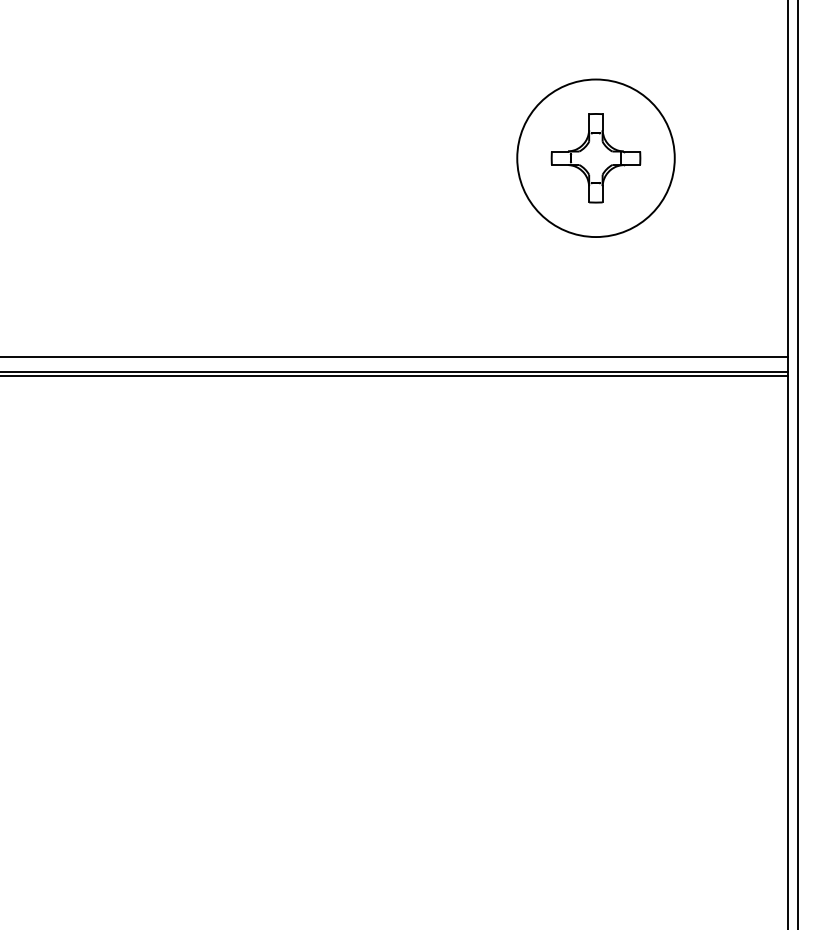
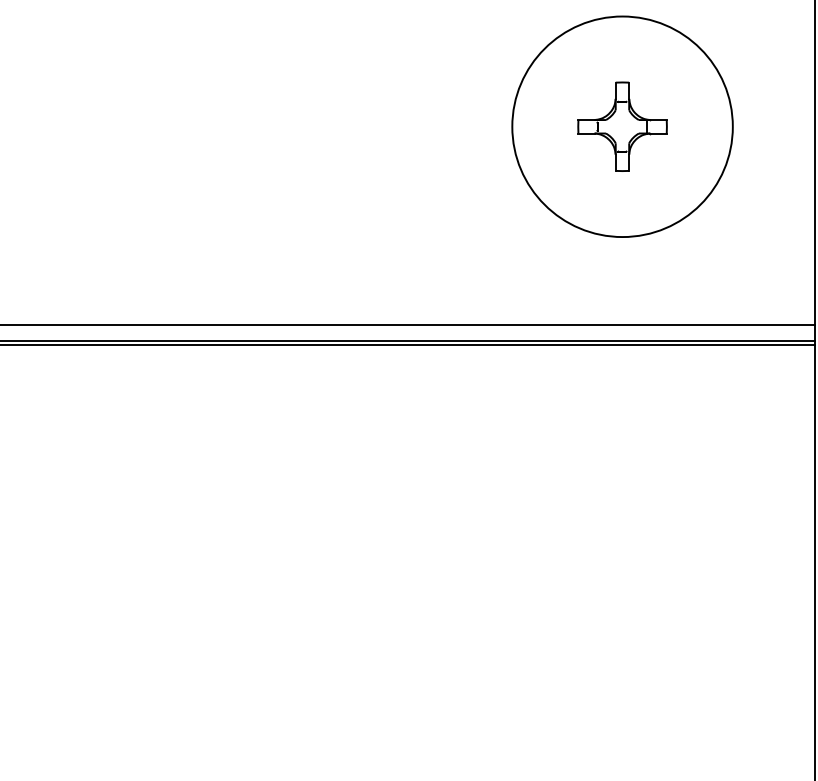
circle: (595, 158) -> (622, 127), size x1.4

